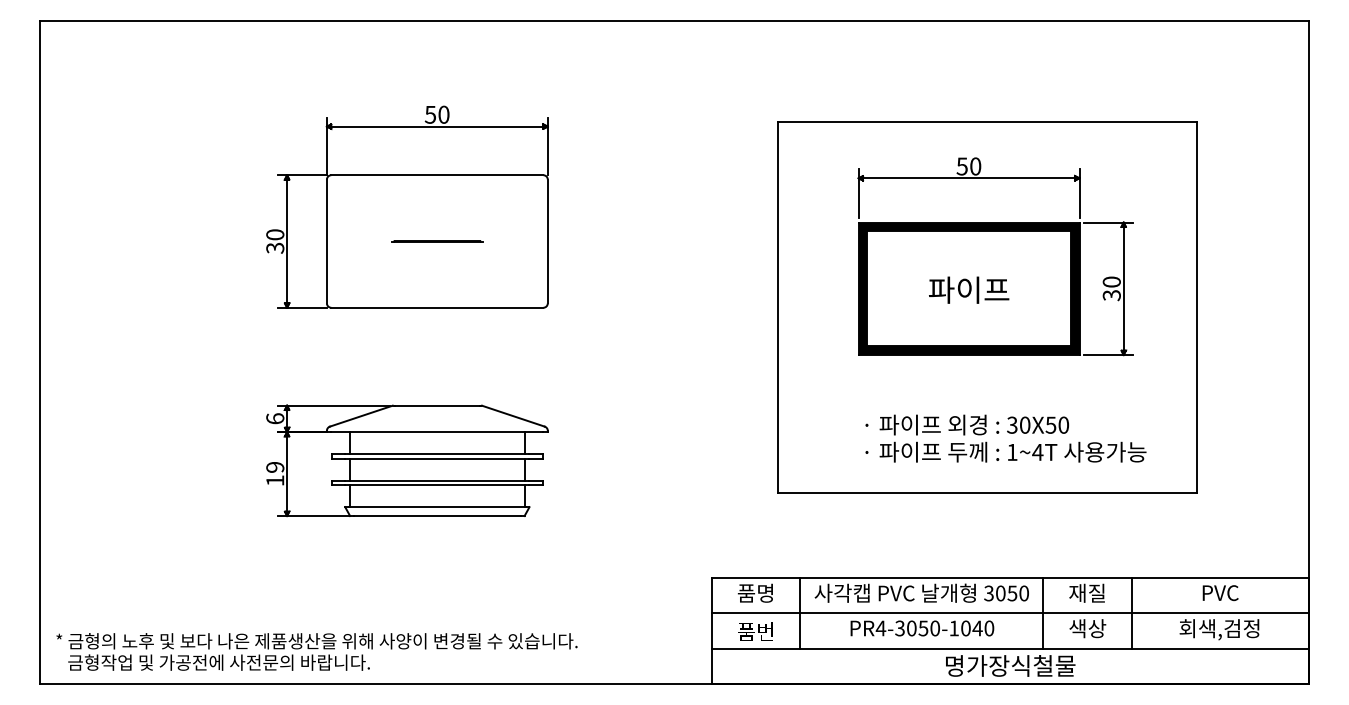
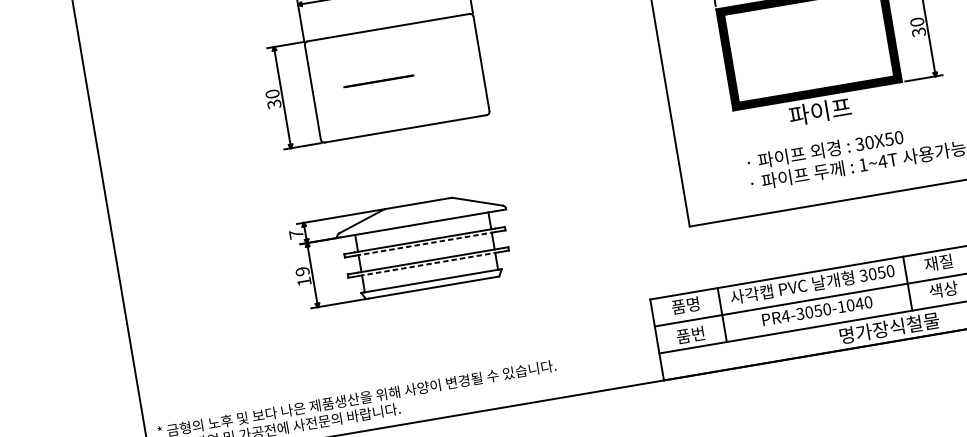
line: (437, 241) -> (378, 81), moved
text: (969, 289) -> (820, 111), moved
text: (275, 418) -> (296, 234), 6 -> 7
line: (437, 458) -> (425, 243), solid -> dashed
line: (437, 485) -> (428, 264), solid -> dashed

